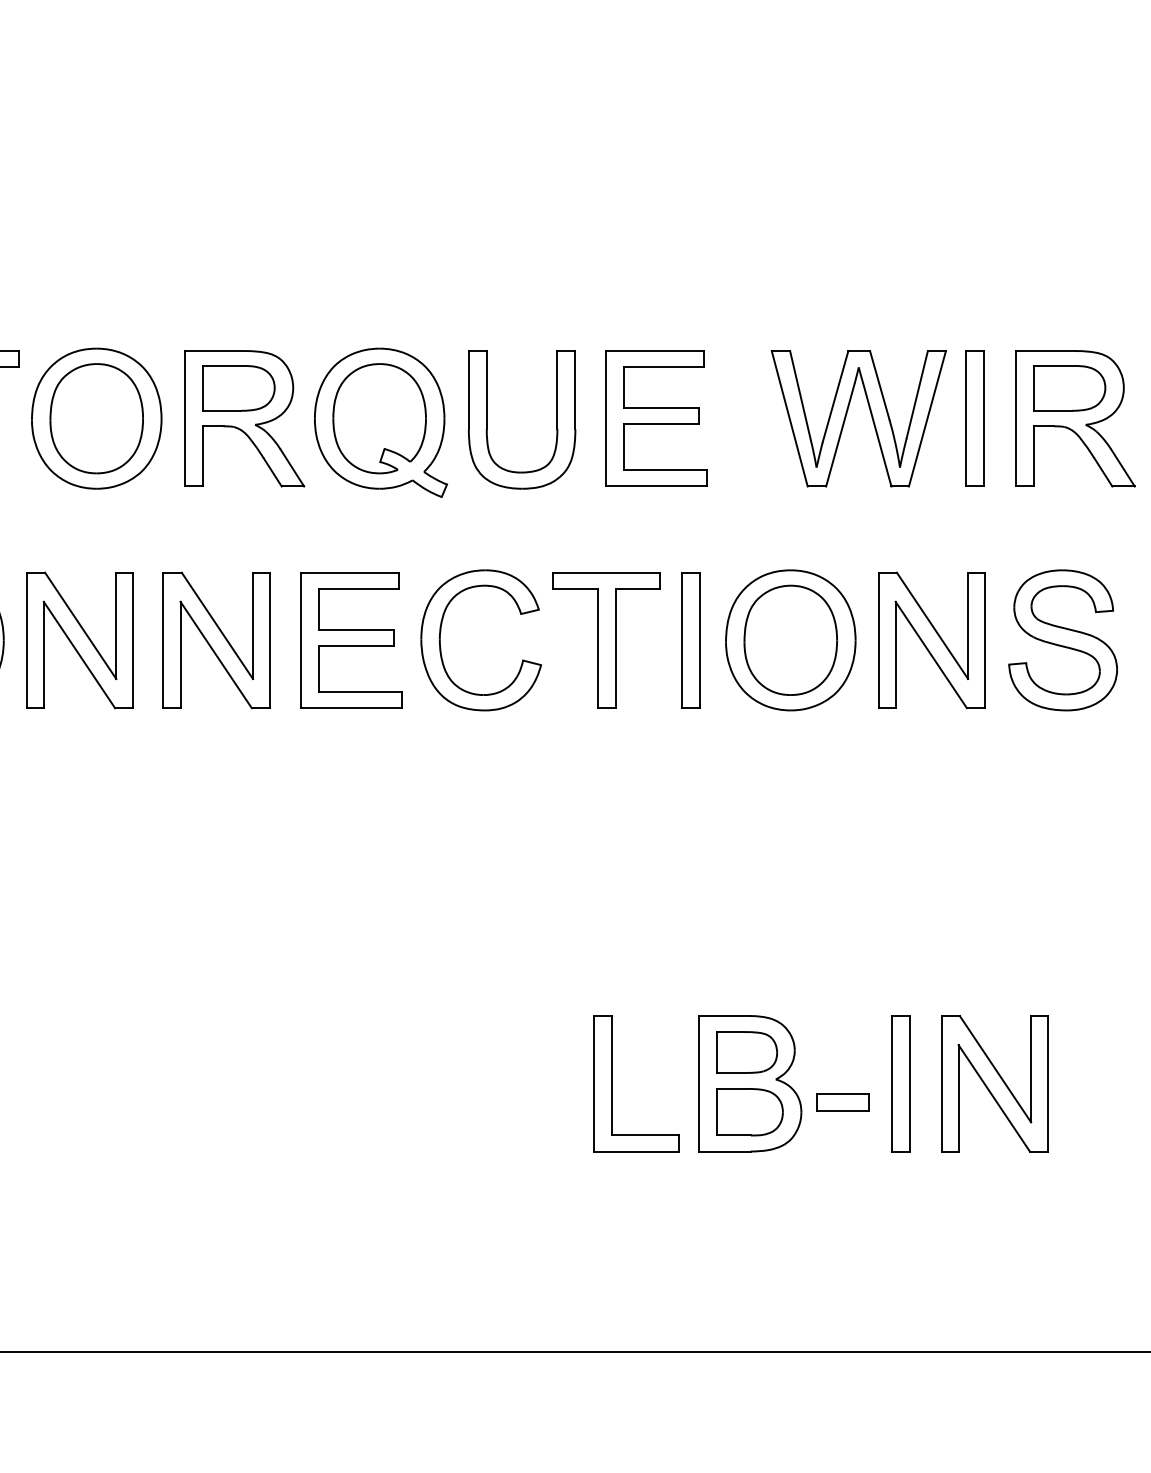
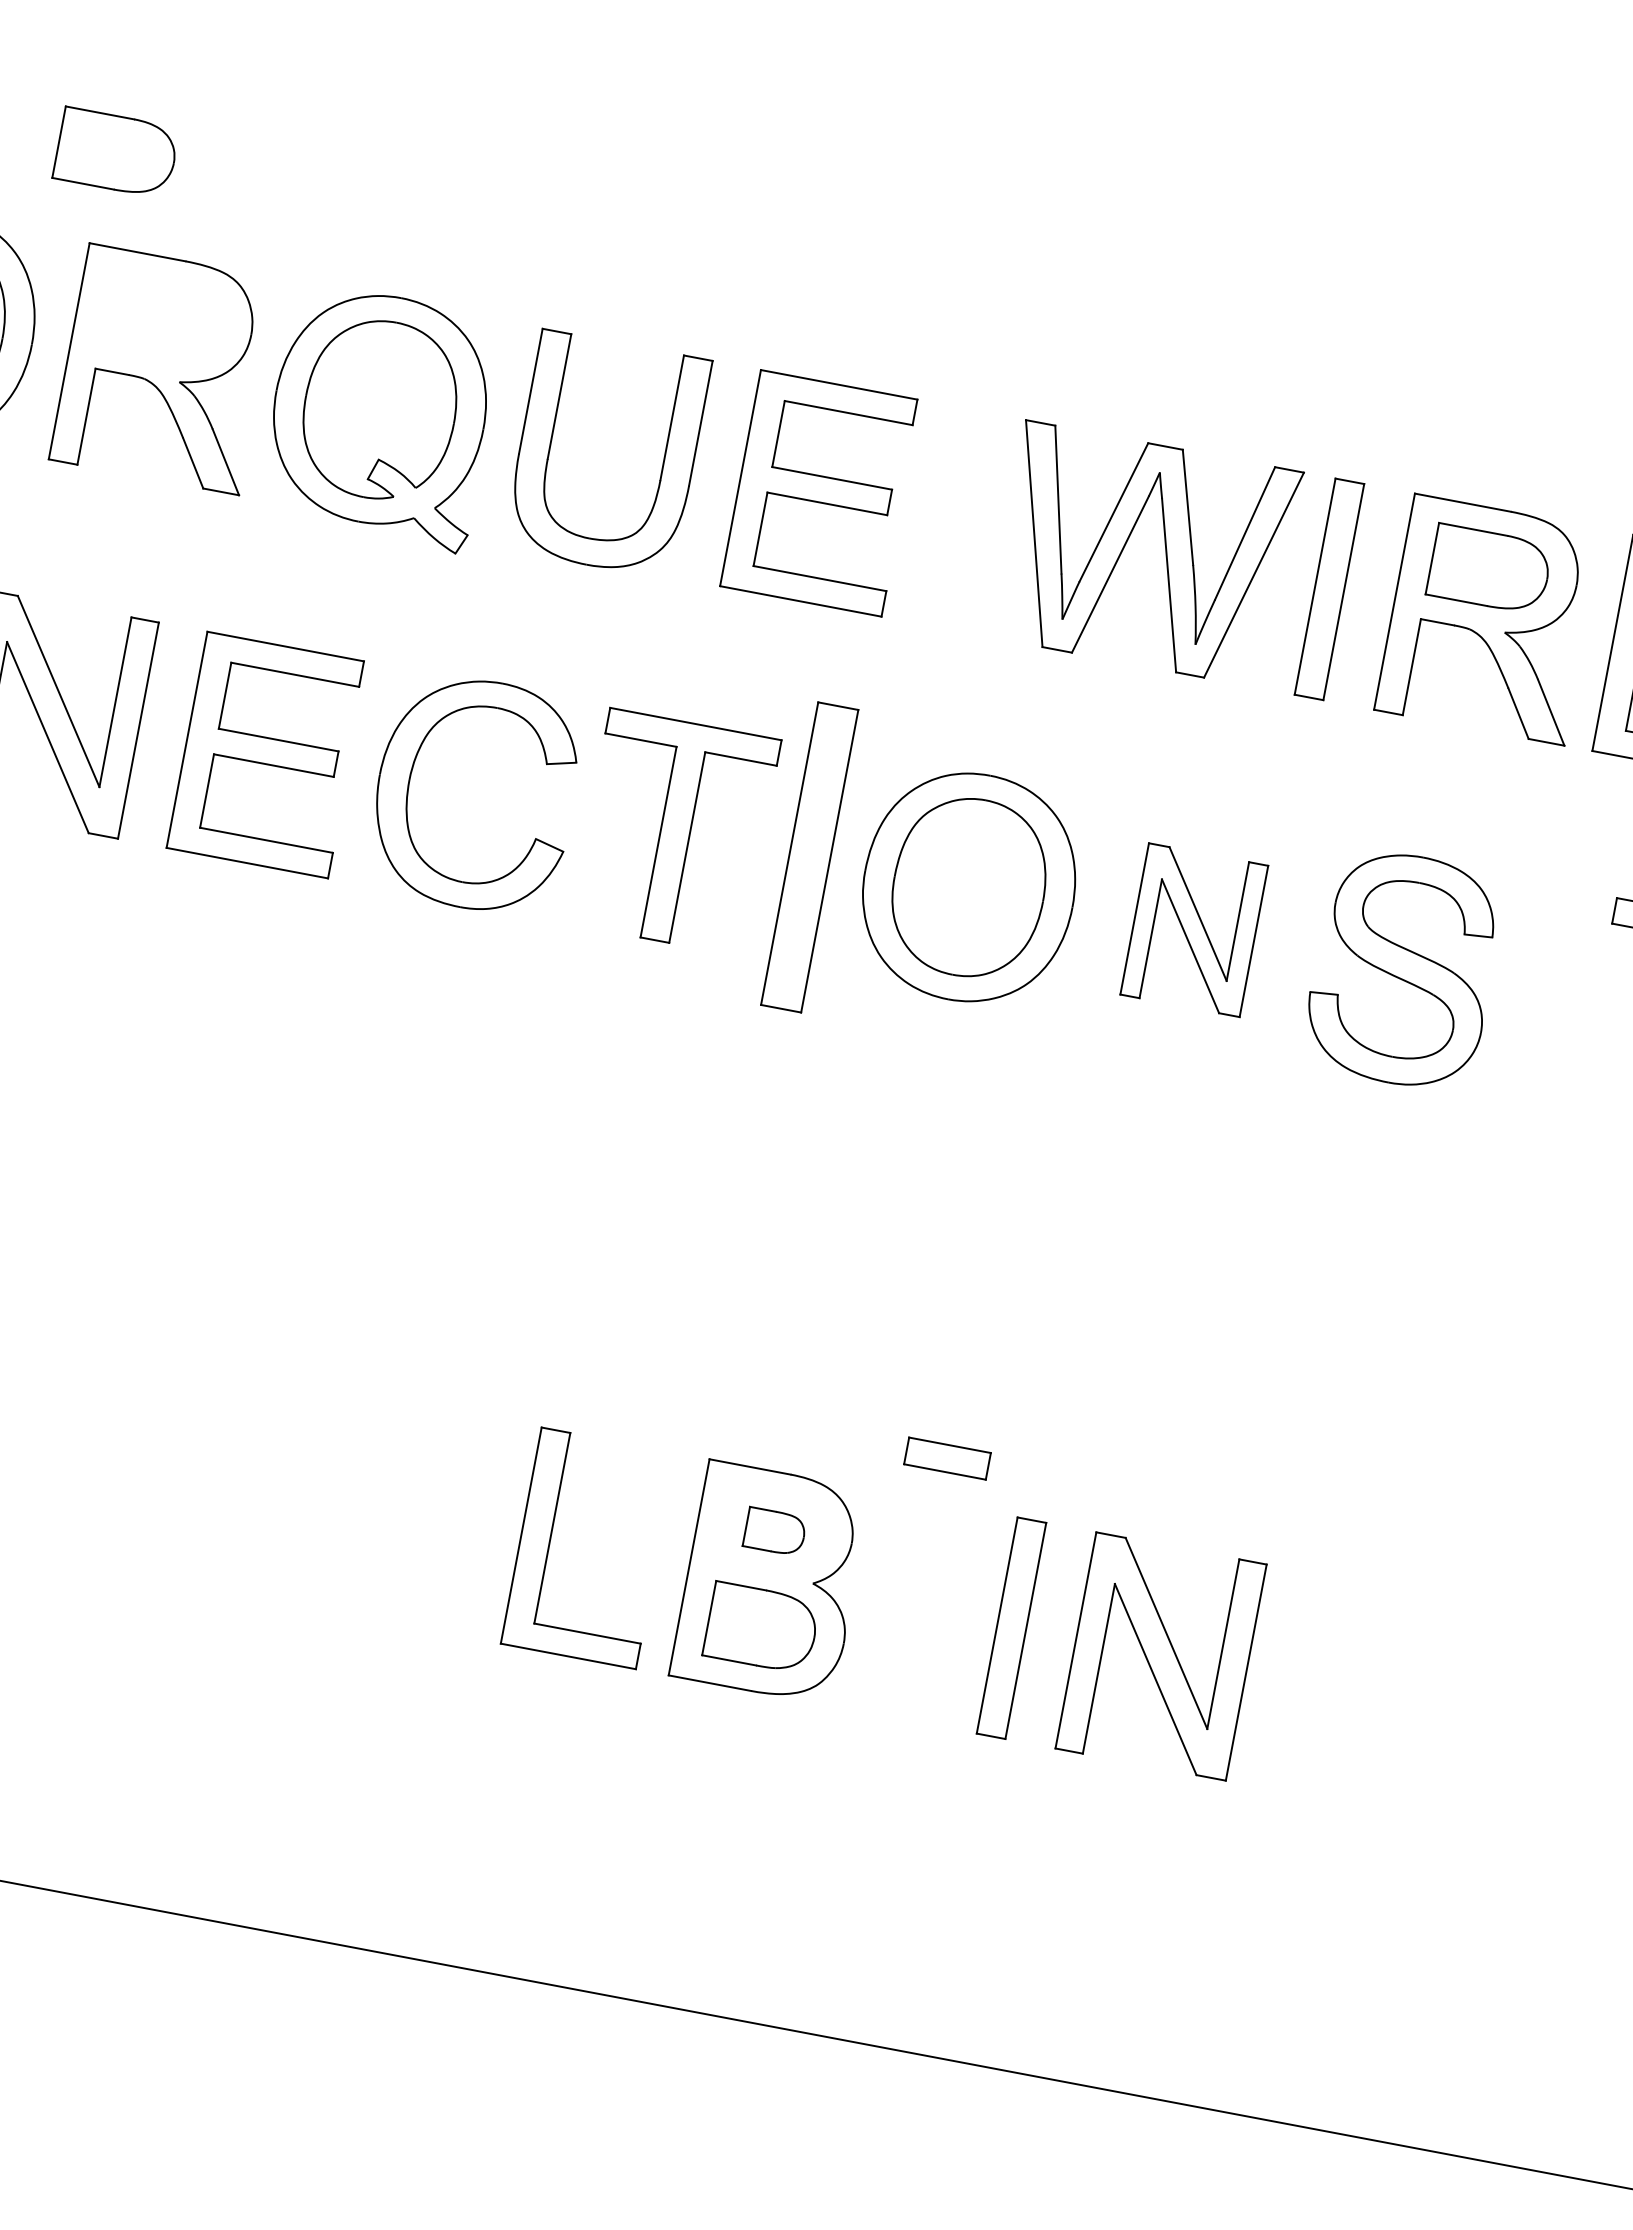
part: (238, 388) -> (115, 153), moved
part: (690, 640) -> (809, 857), size x1.4
part: (931, 640) -> (1193, 930), size x0.7
part: (746, 1052) -> (774, 1531), size x0.6
part: (842, 1102) -> (946, 1458), moved

